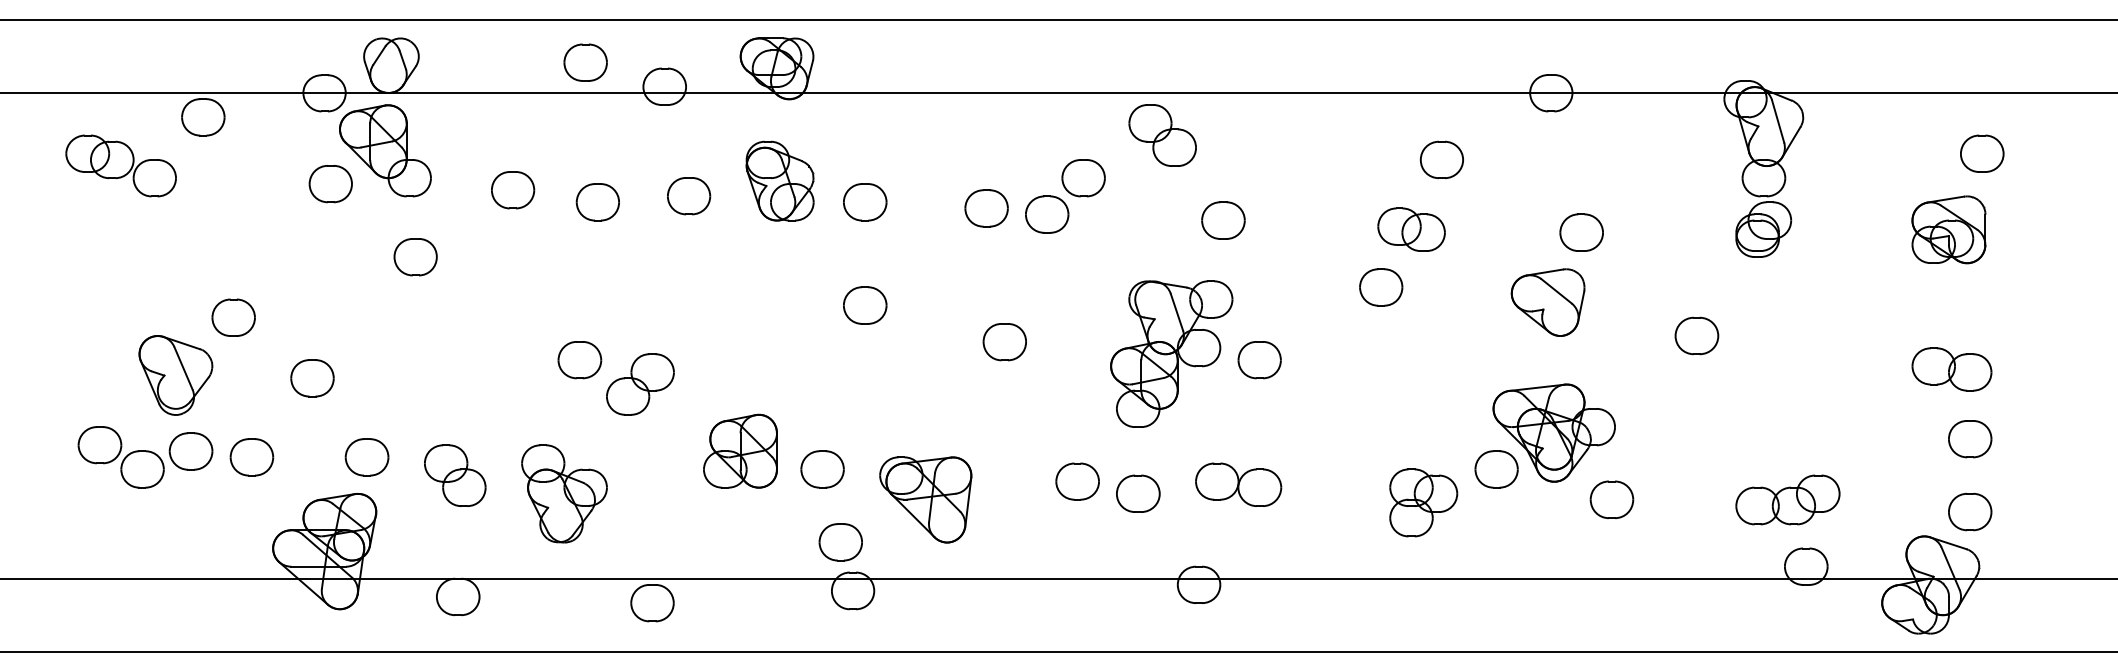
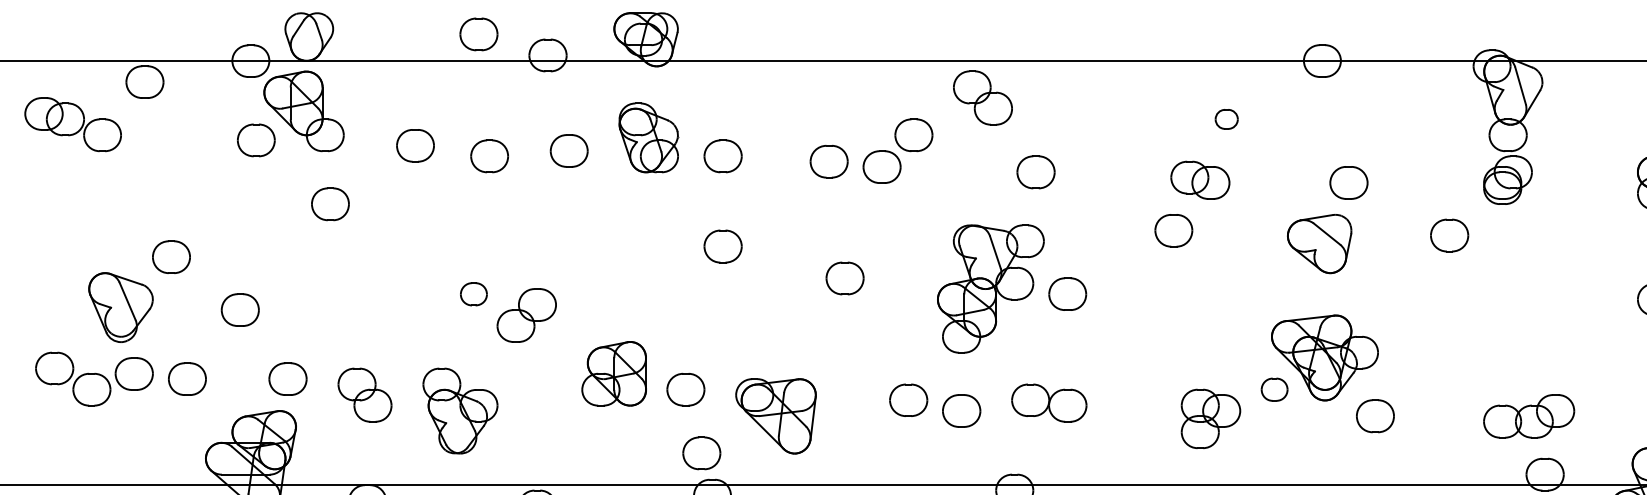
part: (1441, 159) -> (1226, 118), size x0.6
part: (1696, 335) -> (1449, 235), moved
part: (579, 360) -> (473, 294), size x0.7
part: (1496, 469) -> (1274, 389), size x0.7

